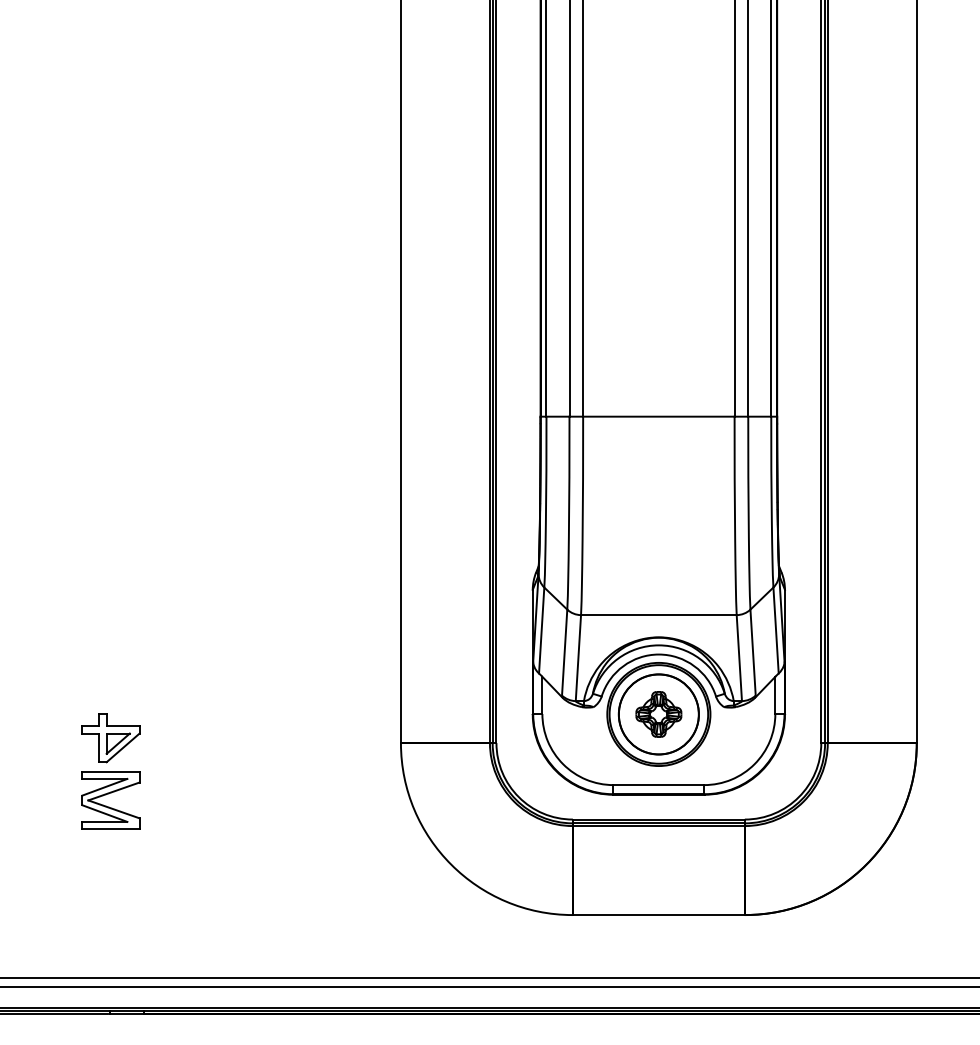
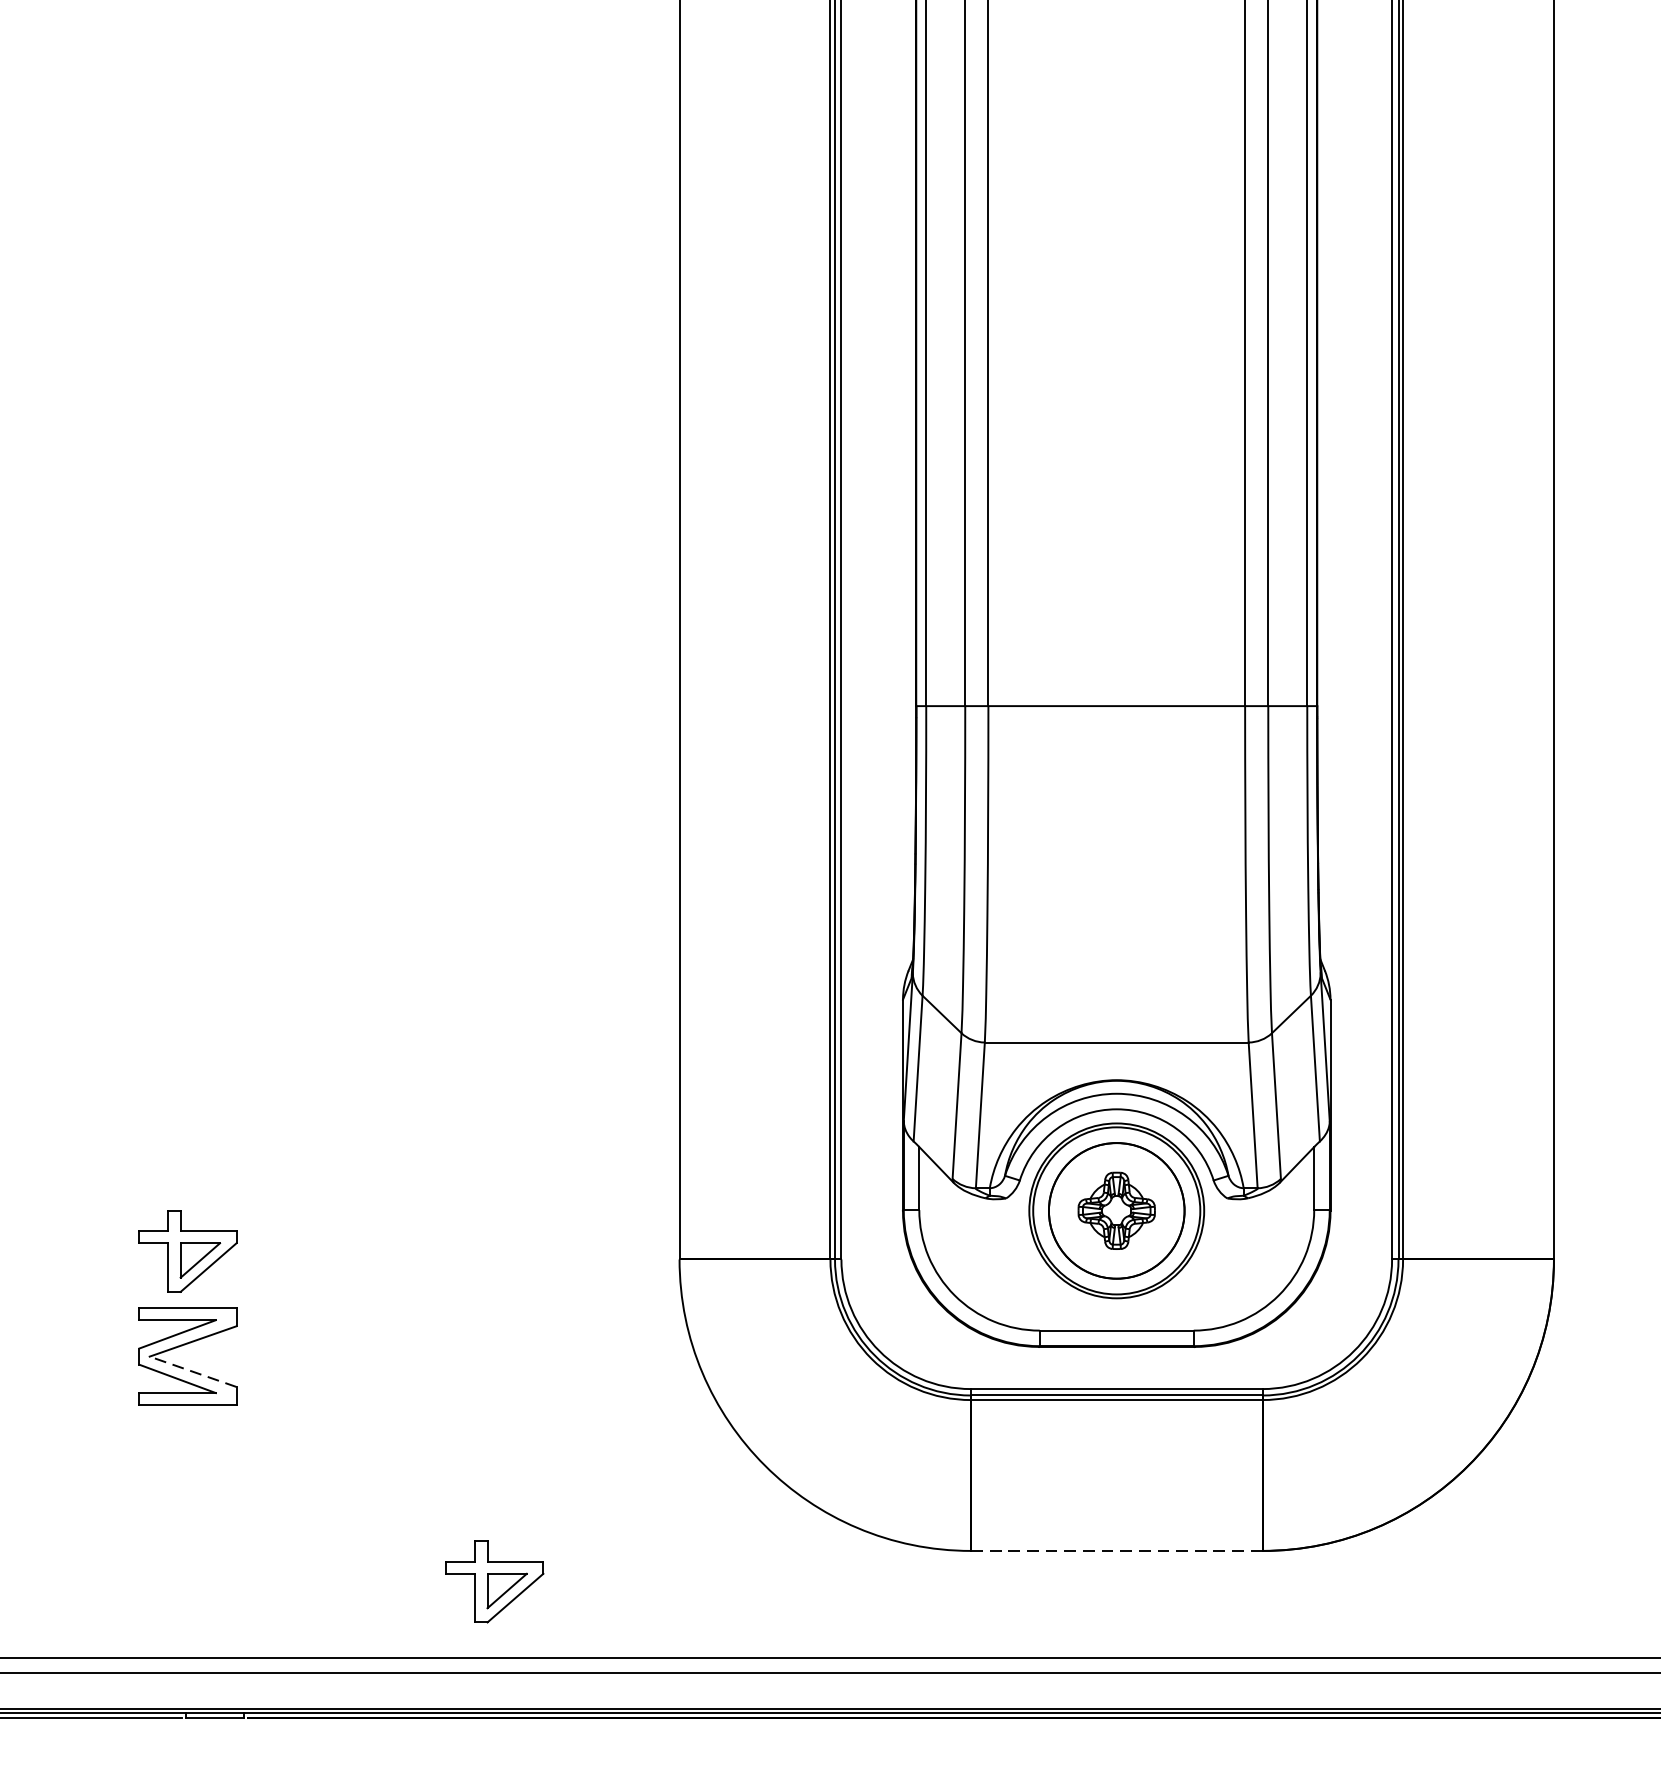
line: (113, 809) -> (192, 1371), solid -> dashed
line: (658, 915) -> (1116, 1551), solid -> dashed
part: (291, 933) -> (494, 1582), added

